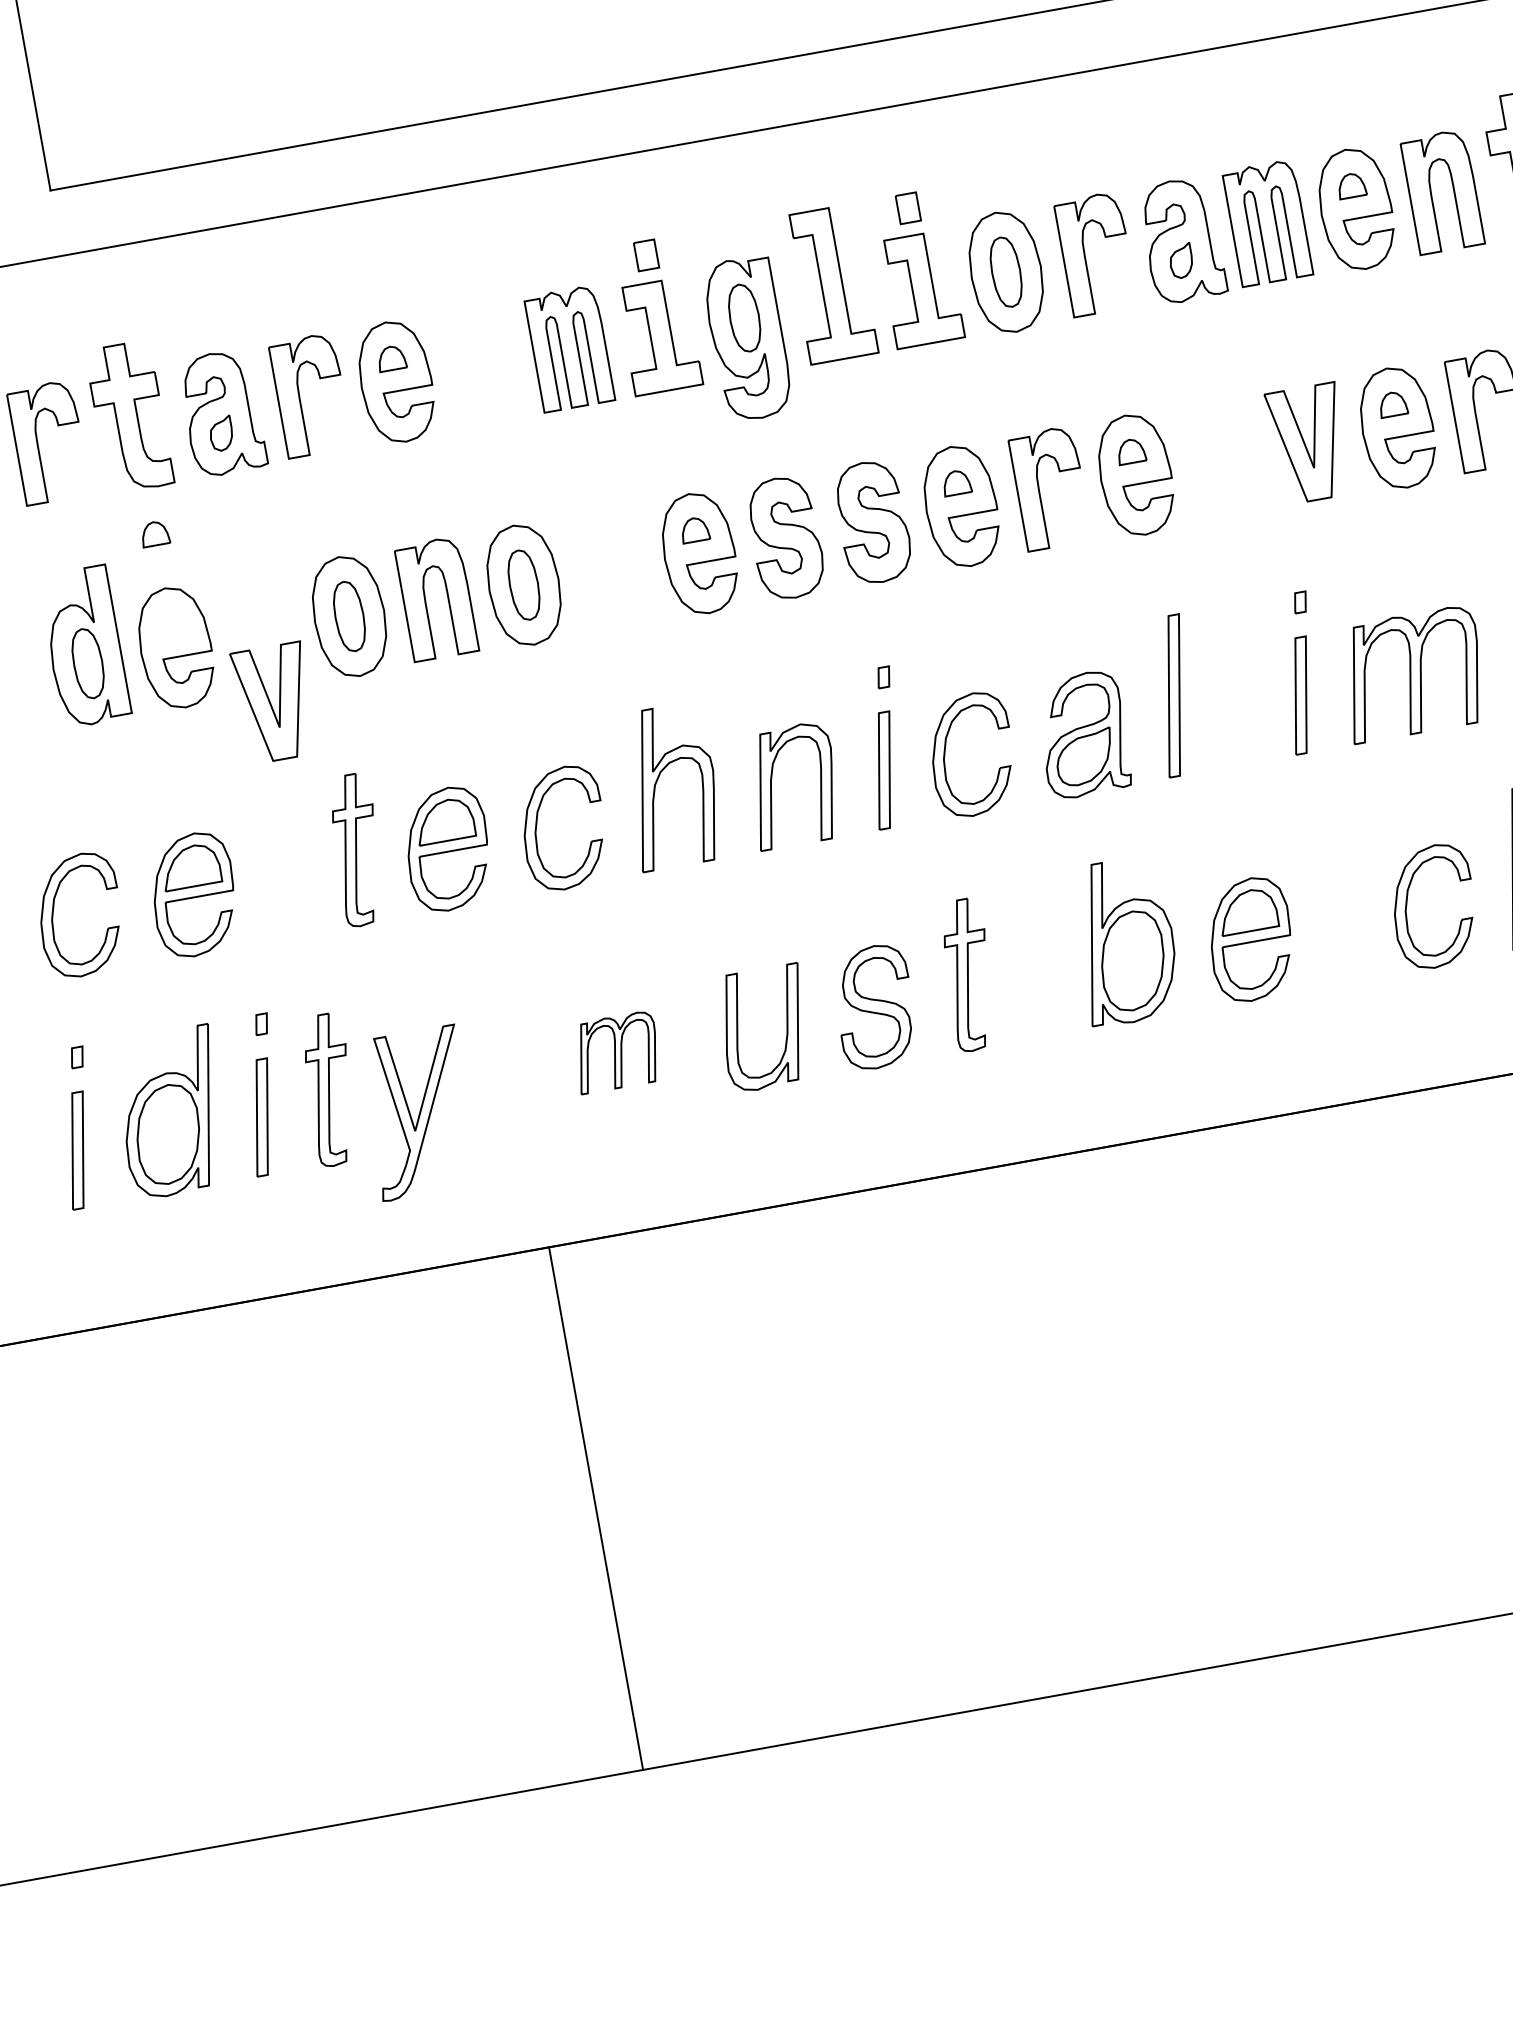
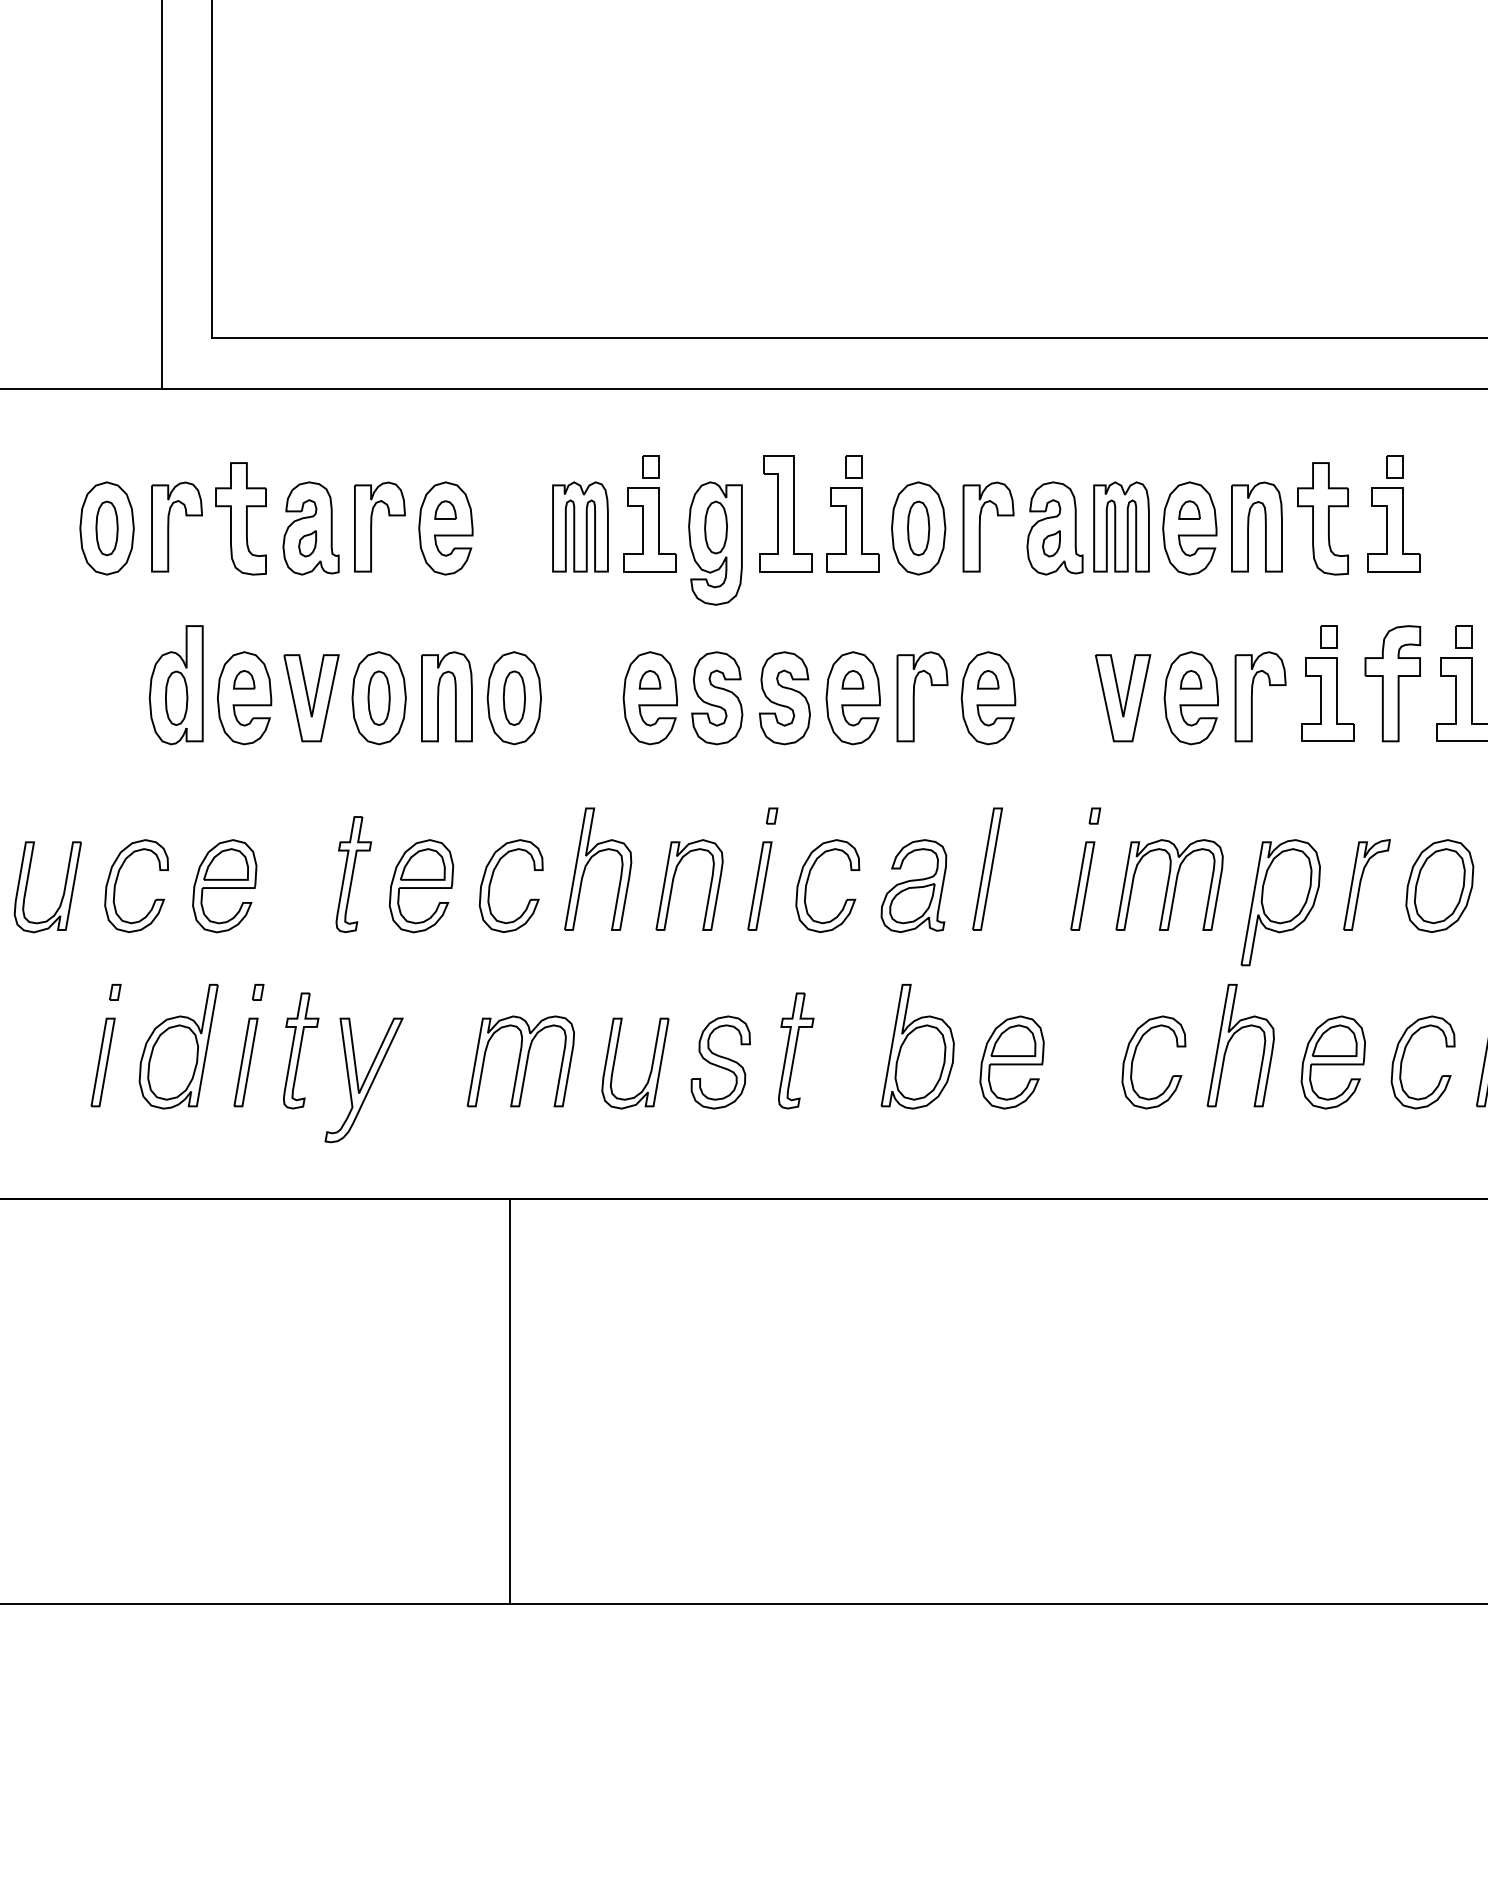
part: (155, 533) -> (244, 679), moved
part: (275, 703) -> (311, 698), moved
part: (616, 1052) -> (520, 1061), size x1.67
line: (595, 1507) -> (509, 1400), moved

